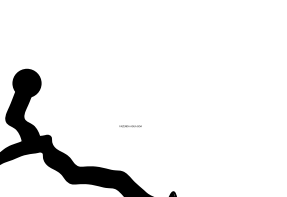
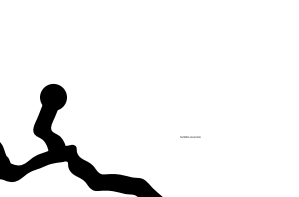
text: (130, 125) -> (190, 136), moved

